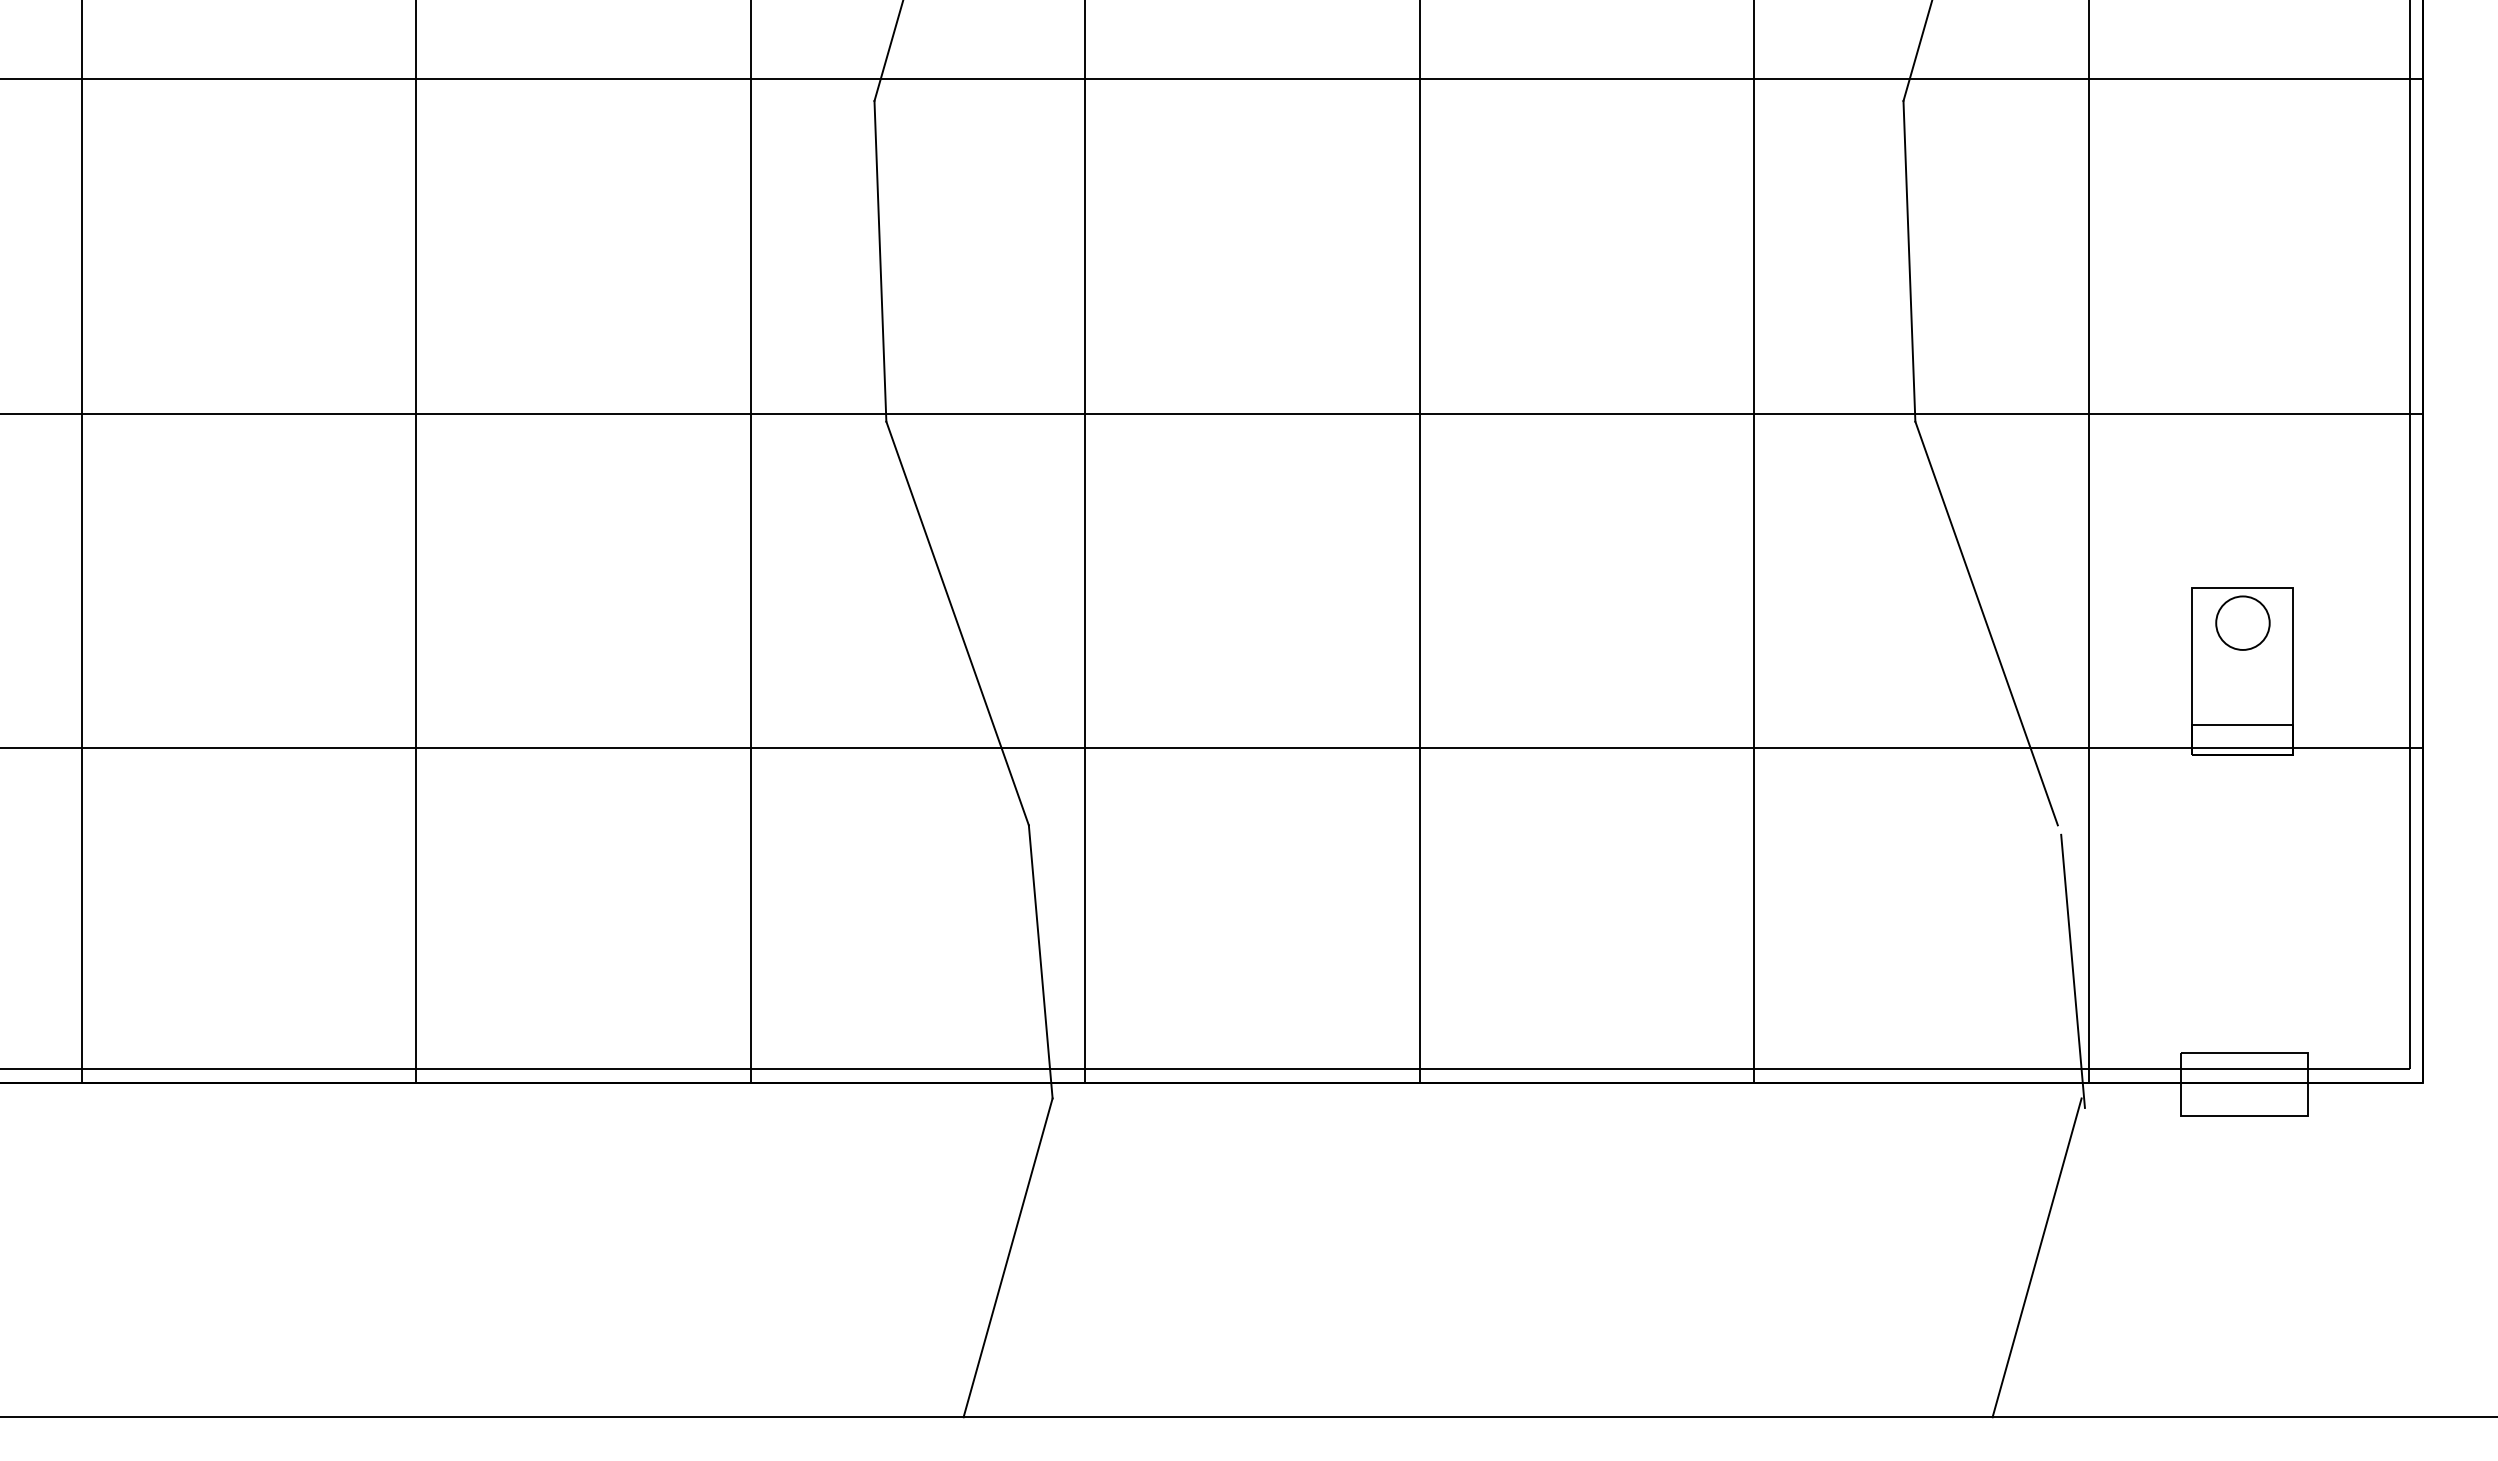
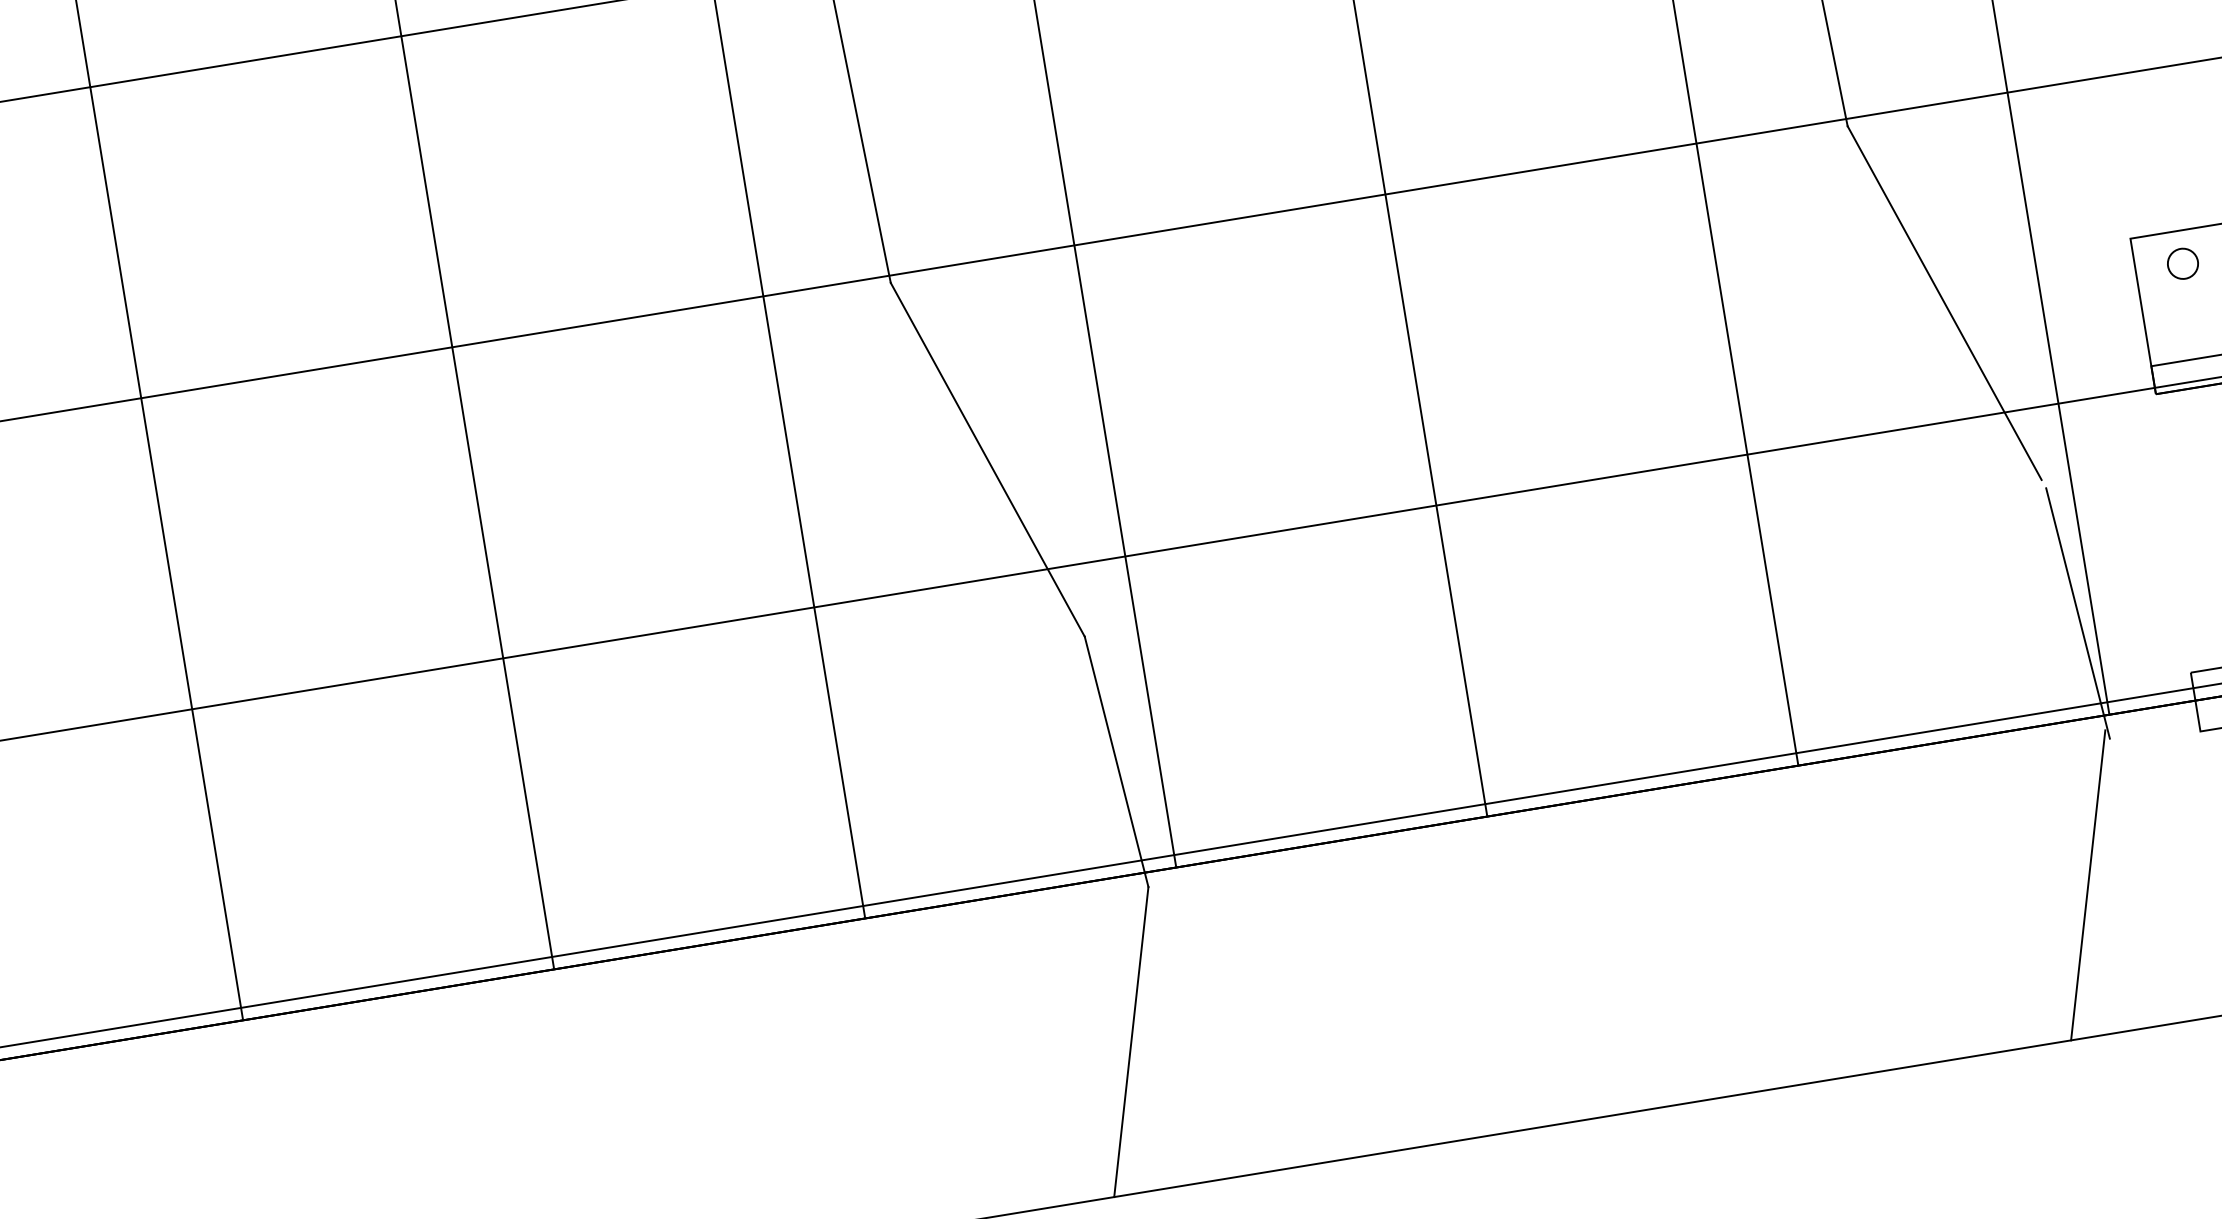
circle: (2242, 622) -> (2182, 263), size x0.6

